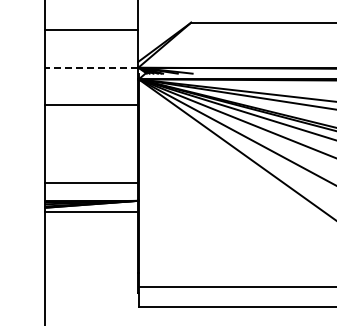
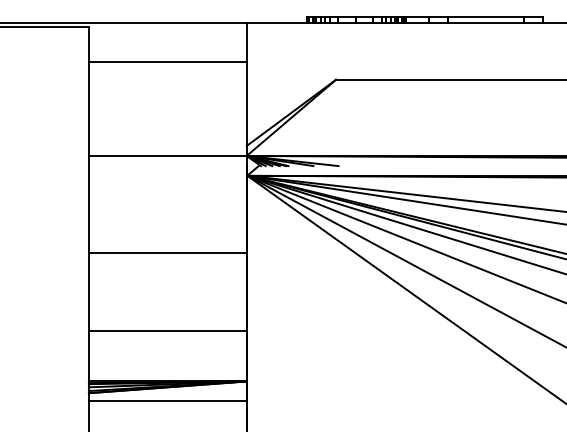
line: (91, 30) -> (167, 62), moved
line: (91, 67) -> (167, 155), dashed -> solid
line: (91, 105) -> (167, 253), moved
line: (91, 182) -> (167, 330), moved

